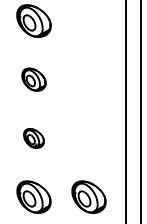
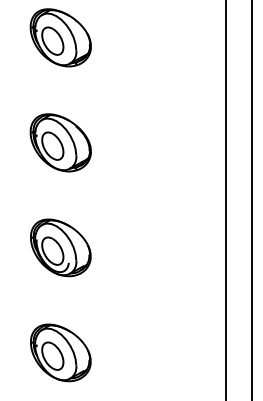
part: (33, 79) -> (59, 142), size x1.43
part: (33, 138) -> (59, 247), size x1.67
part: (88, 196) -> (158, 351), removed

